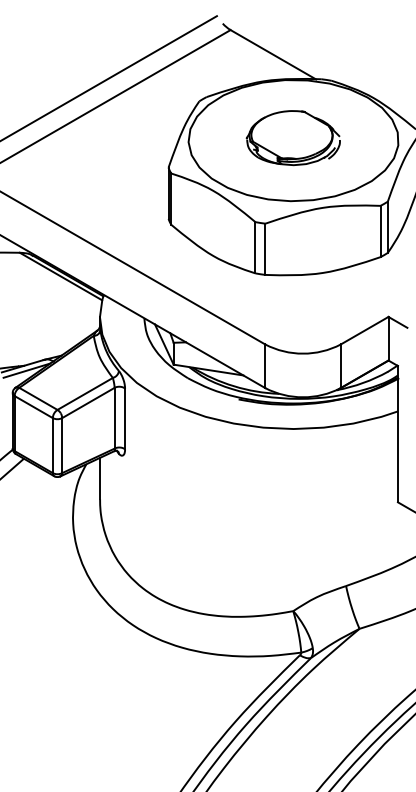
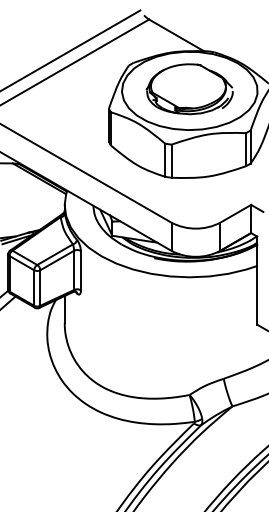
part: (293, 138) -> (189, 89), size x1.43

